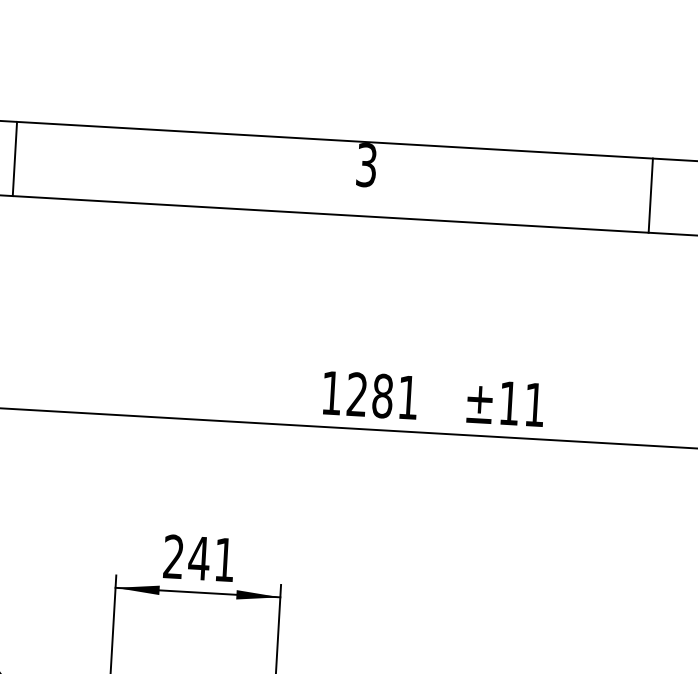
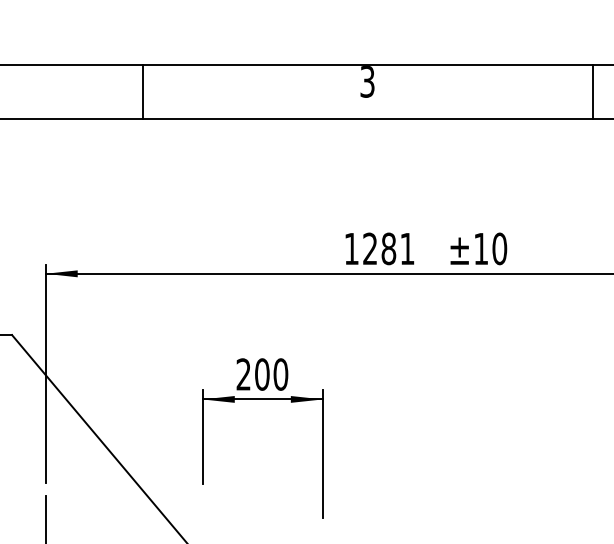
line: (14, 158) -> (142, 91), moved
line: (651, 195) -> (593, 91), moved
text: (534, 404) -> (499, 248), ±11 -> ±10
text: (211, 559) -> (271, 374), 241 -> 200

